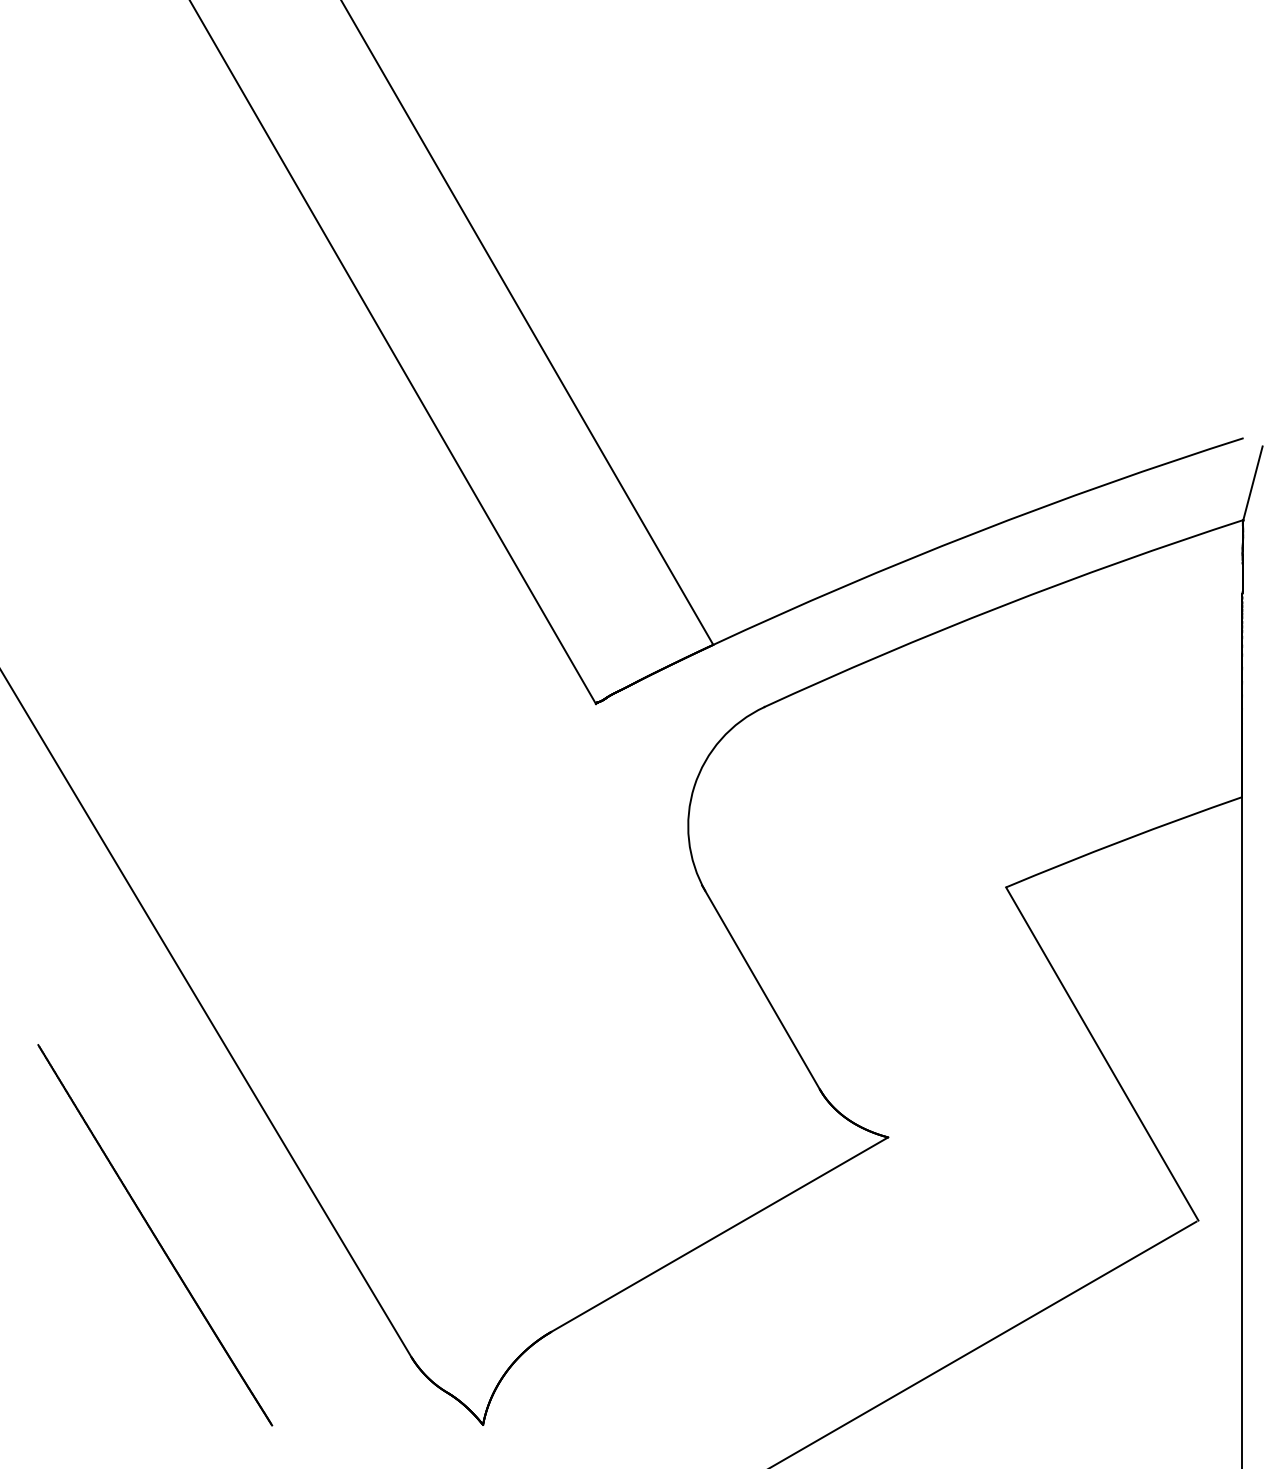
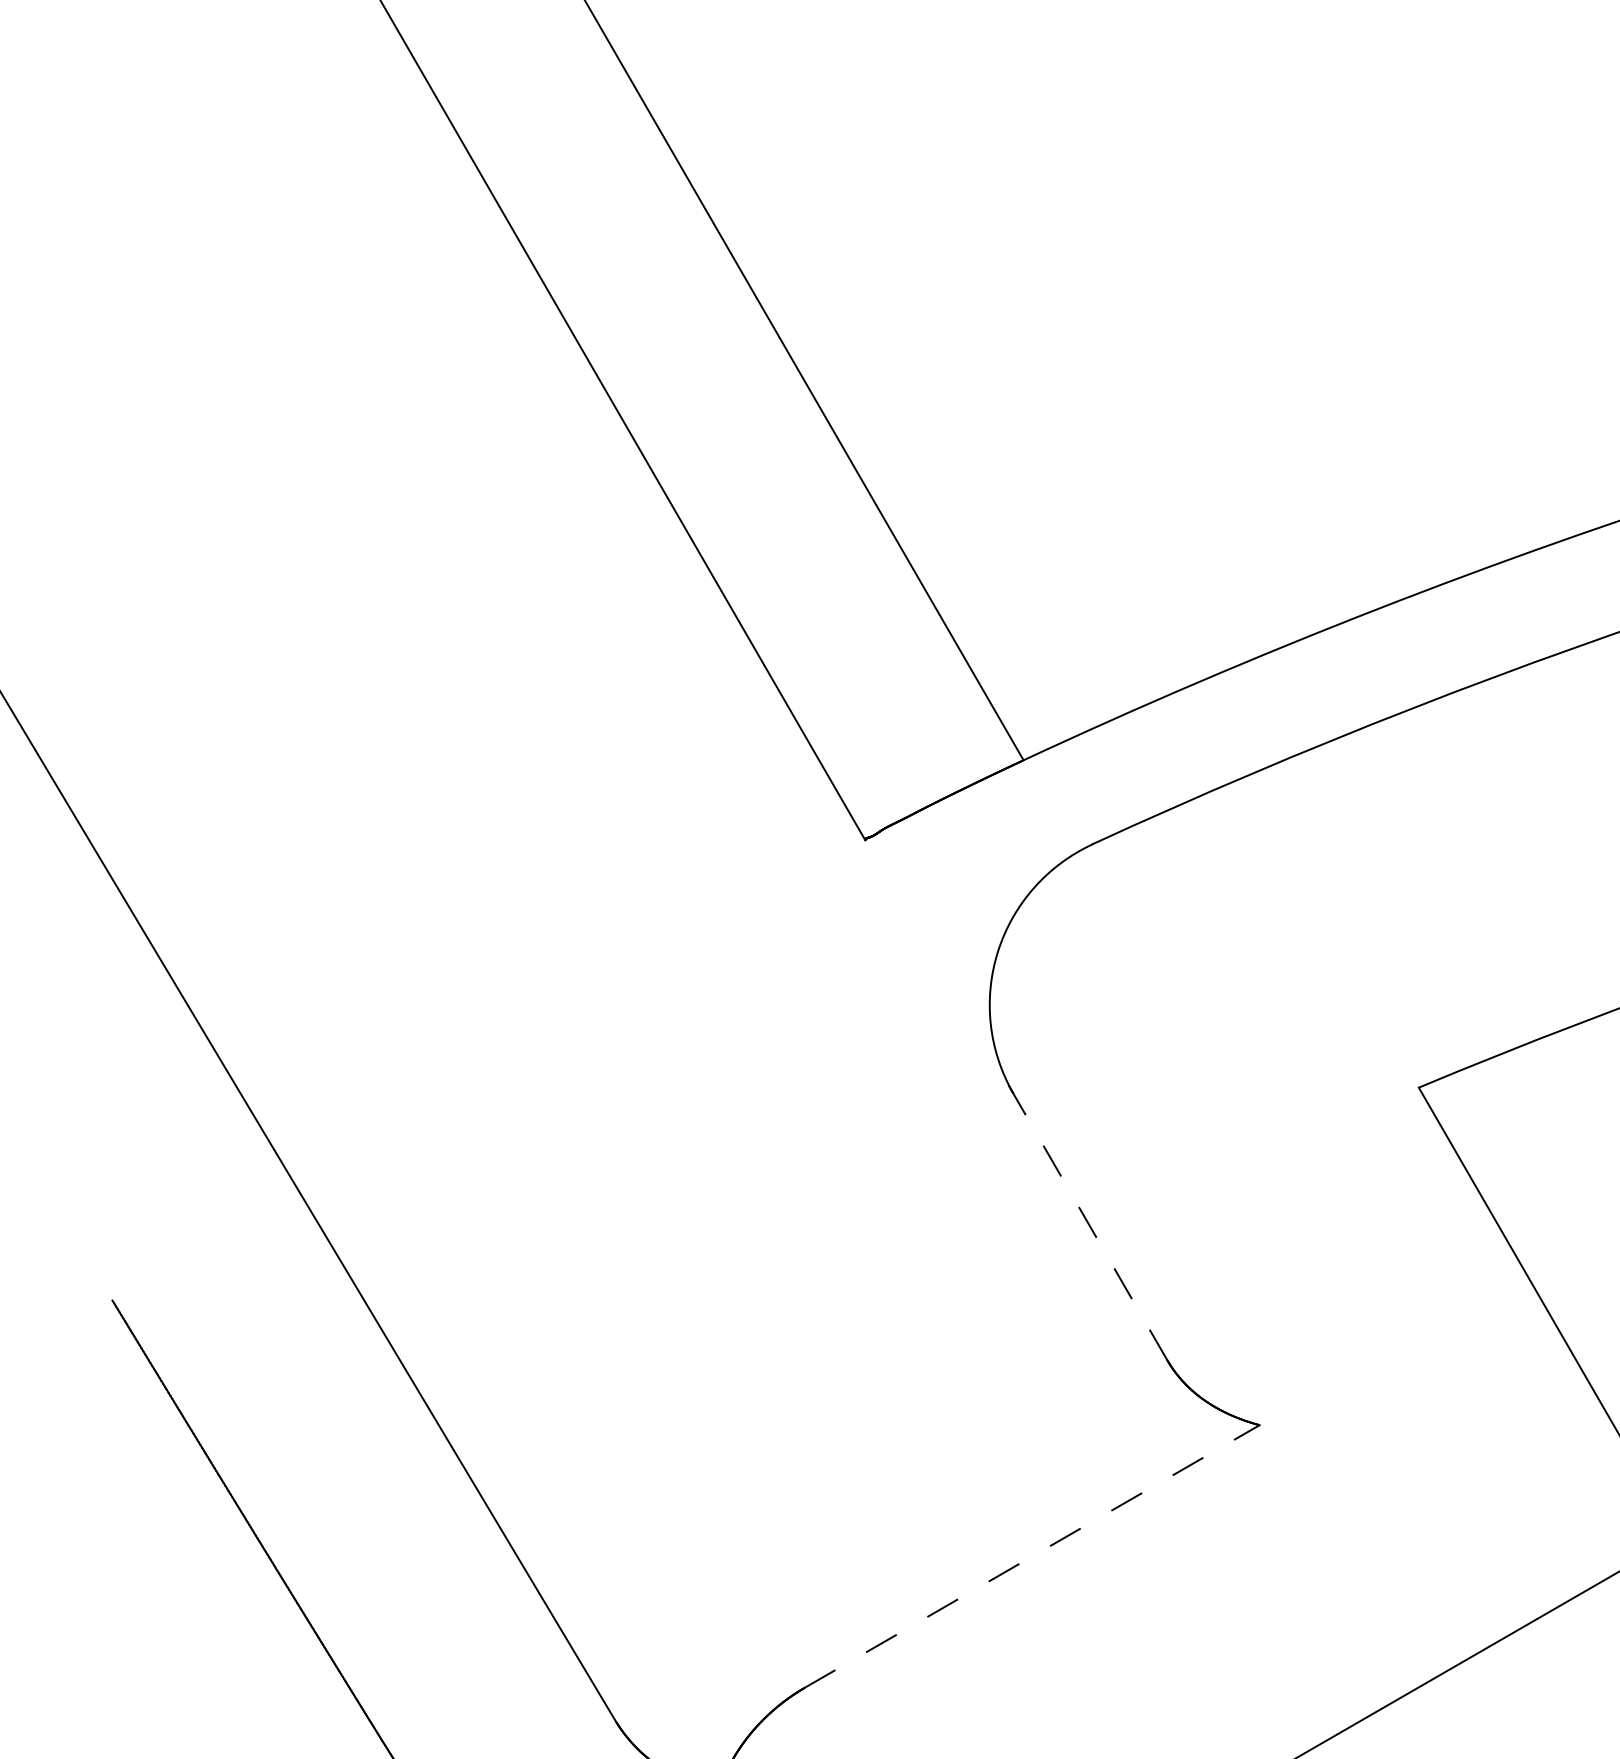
line: (760, 987) -> (1087, 1222), solid -> dashed
line: (719, 1234) -> (1031, 1556), solid -> dashed

